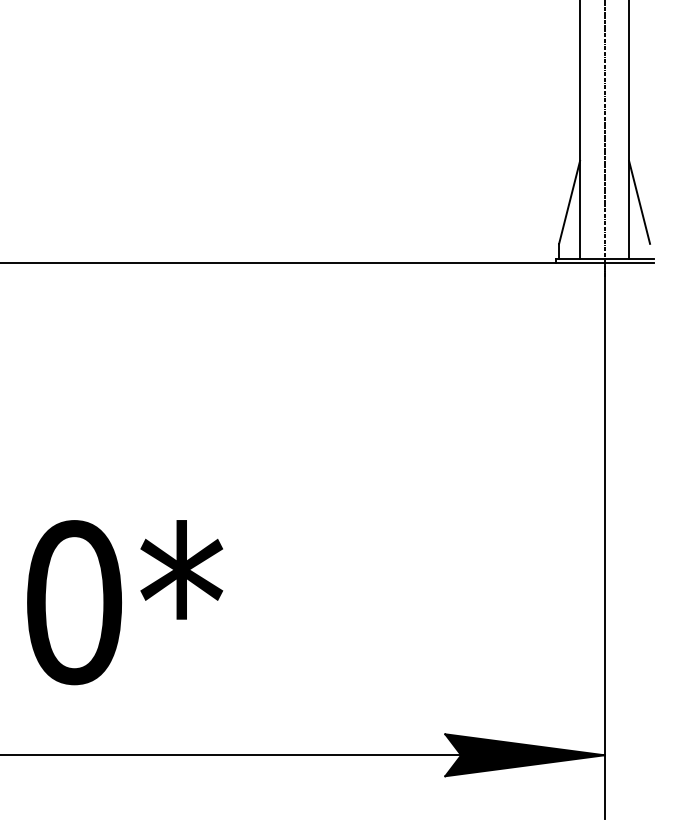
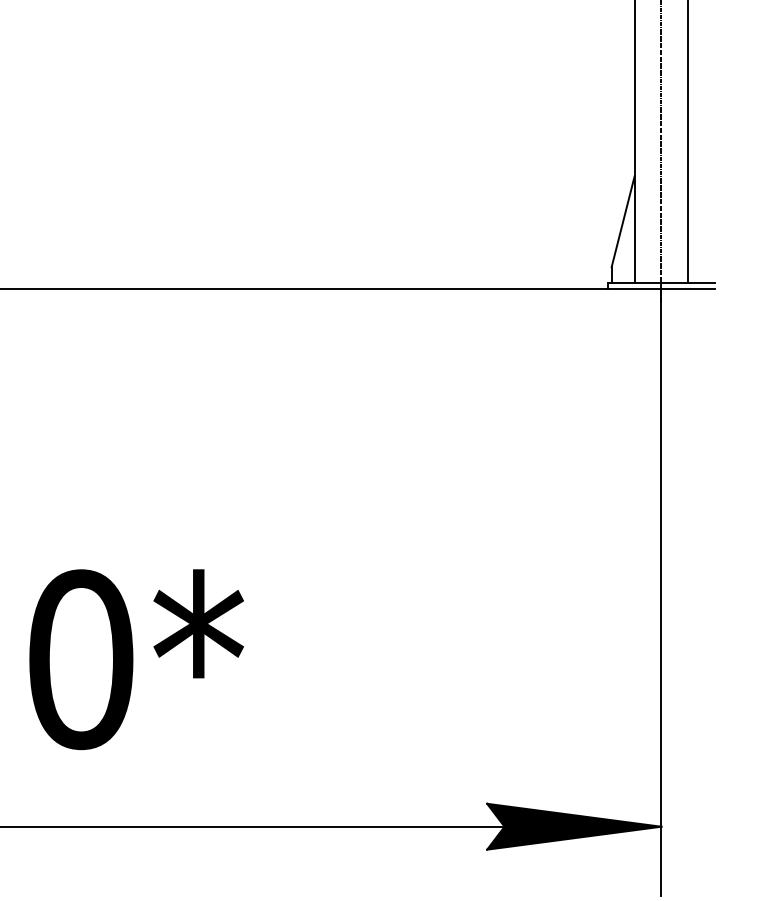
line: (639, 202) -> (699, 221), removed

